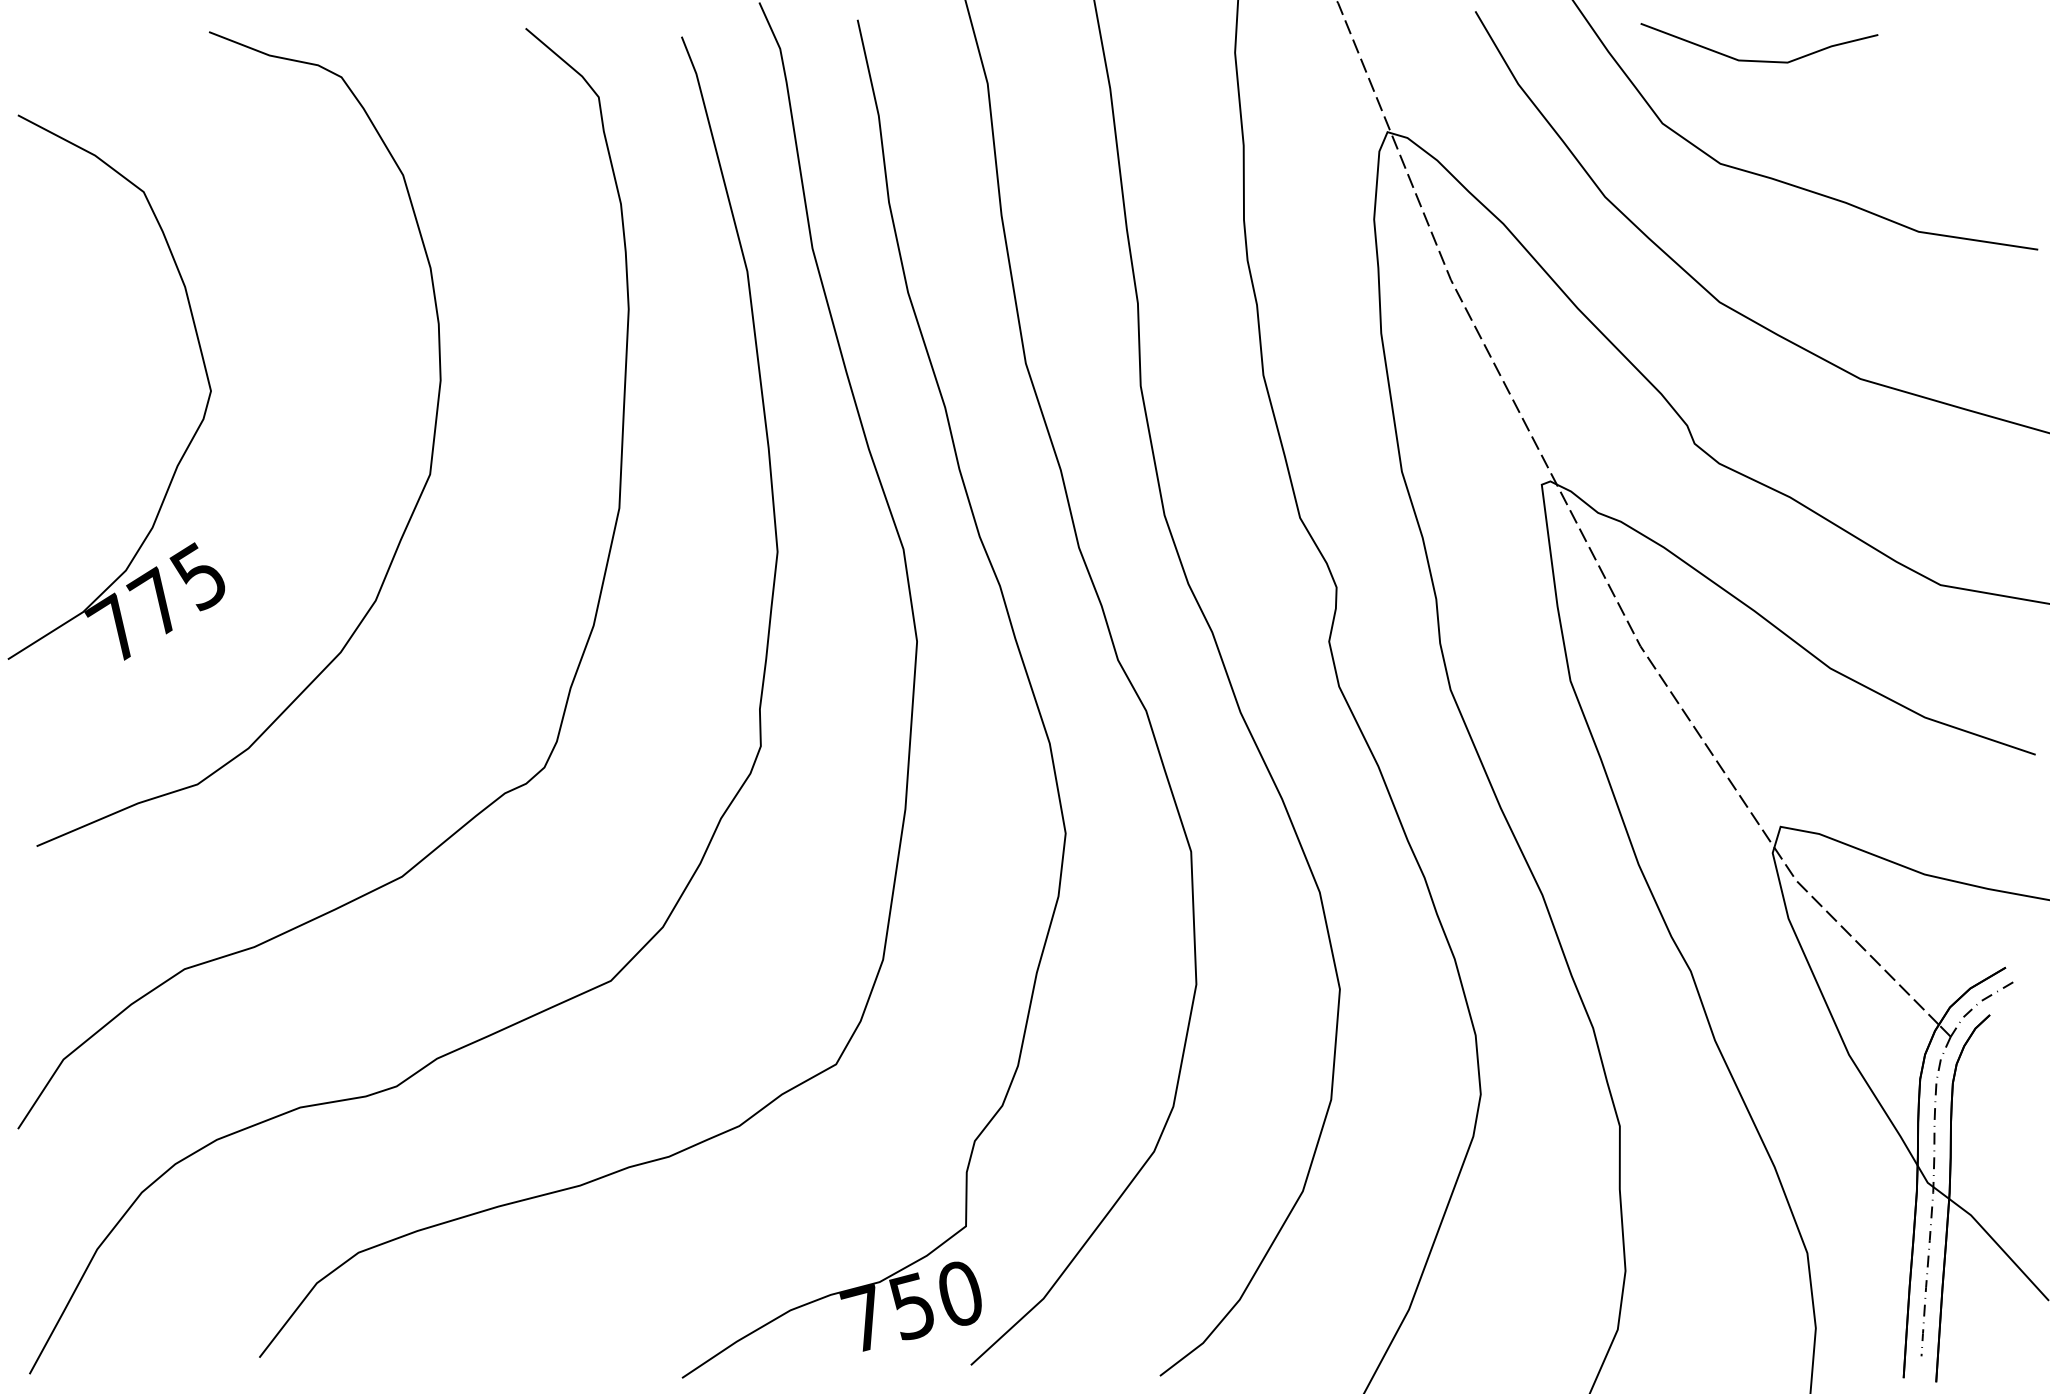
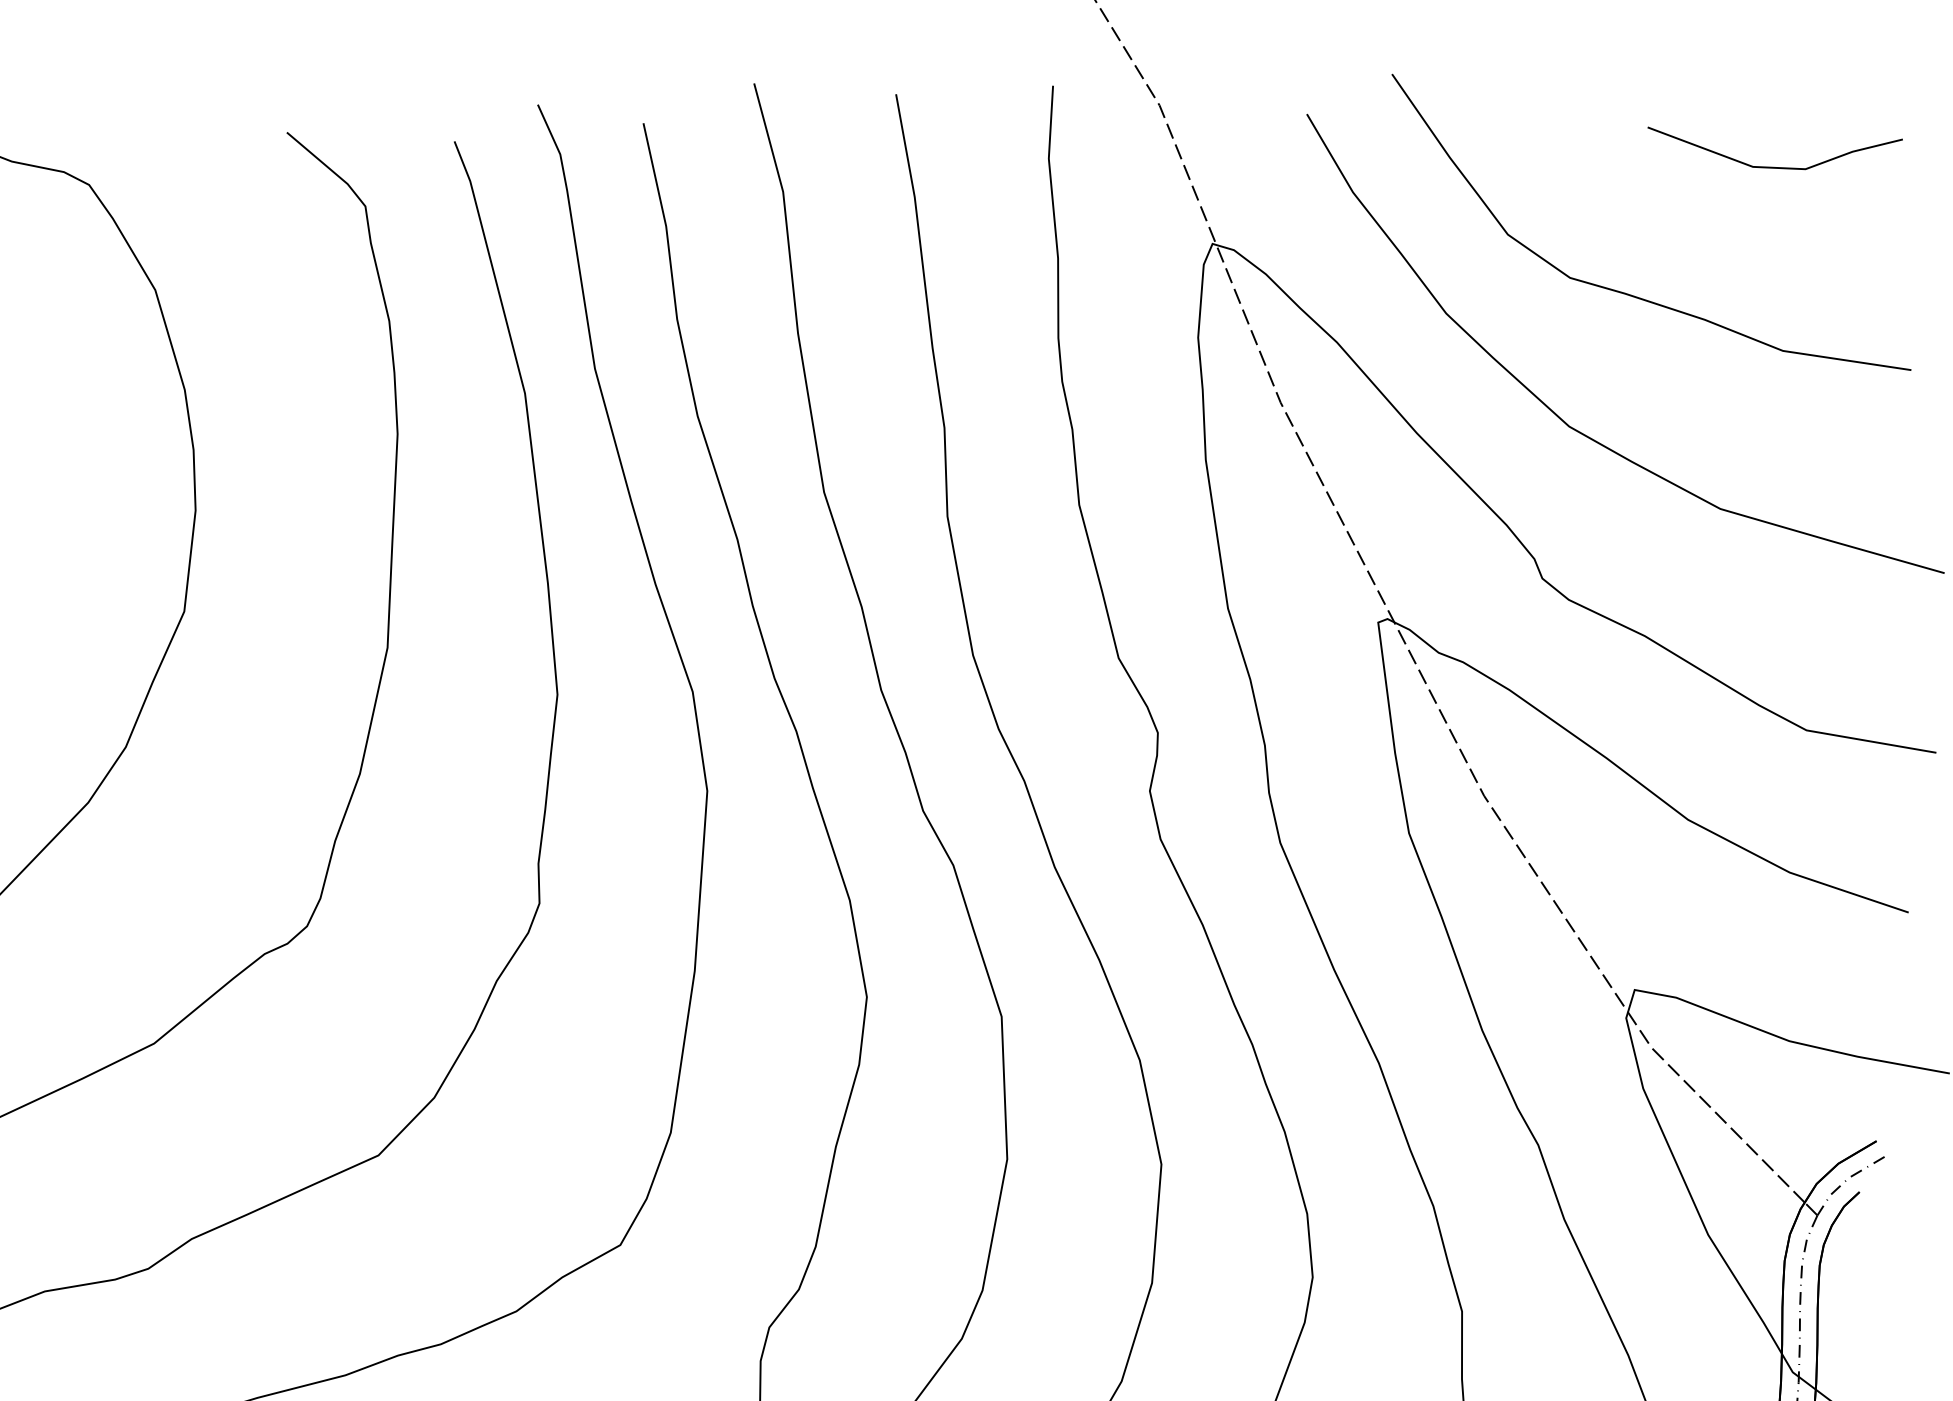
line: (1759, 60) -> (1775, 166), moved

